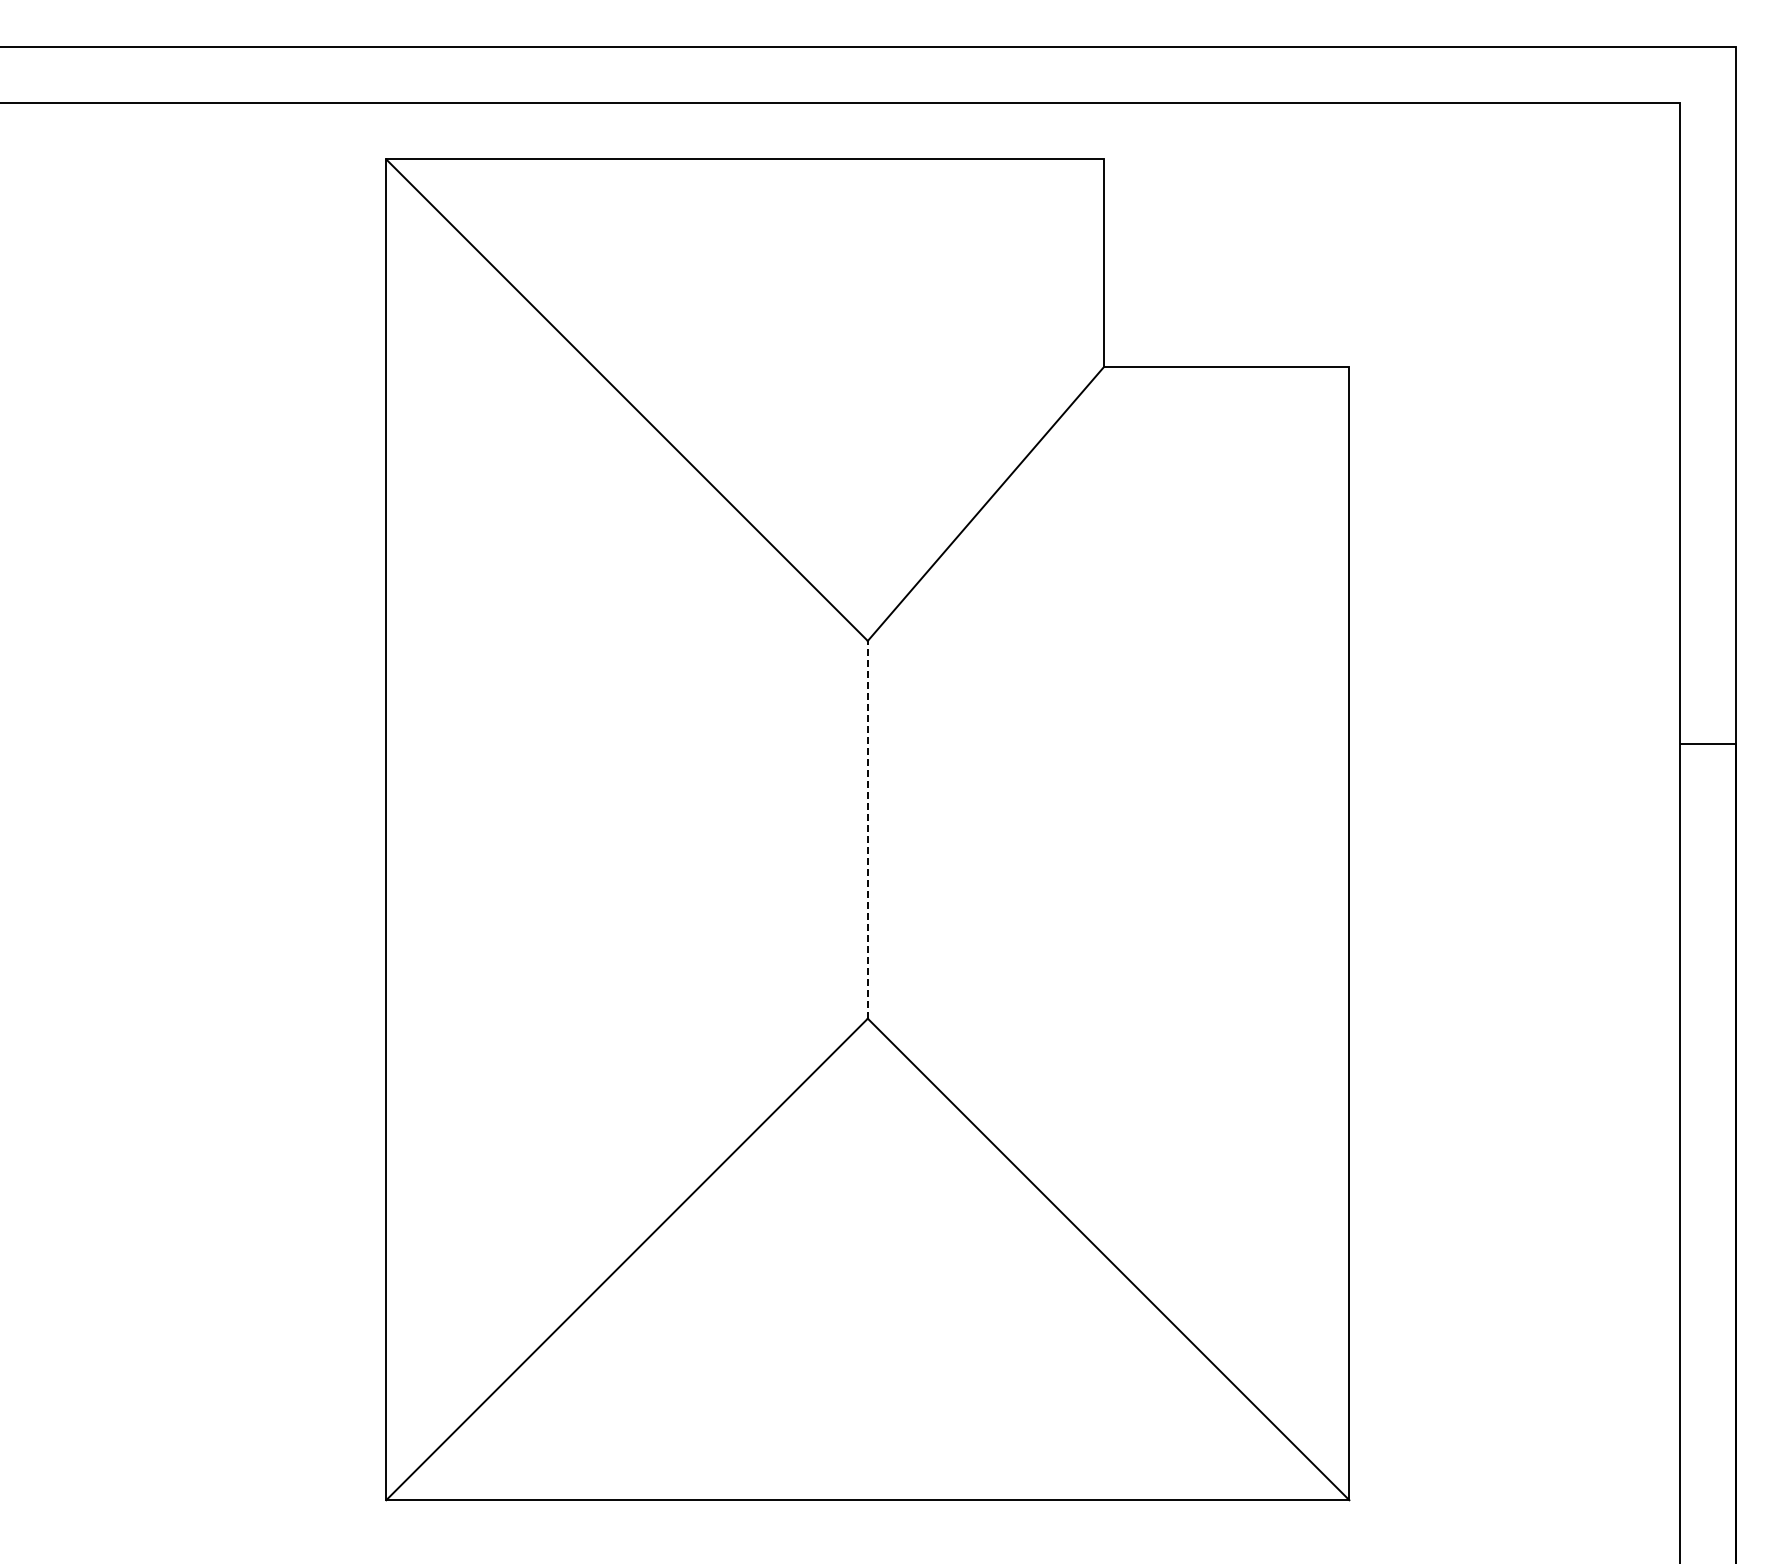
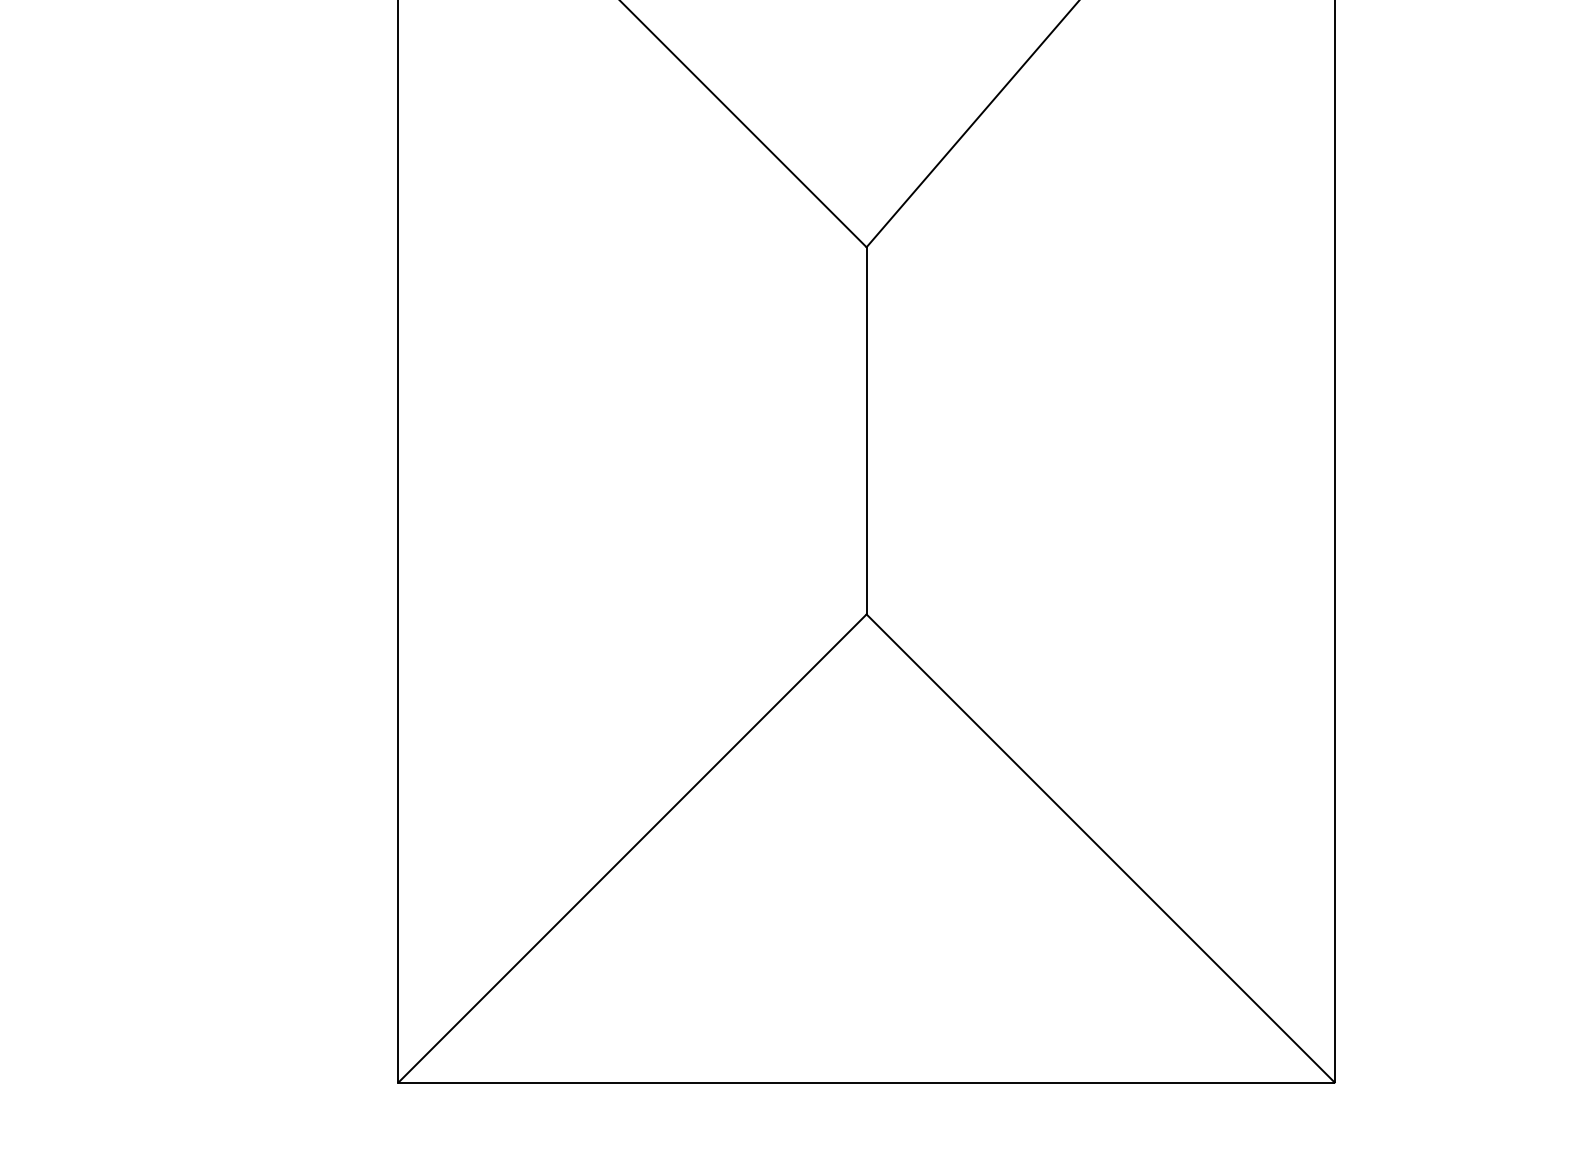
line: (867, 829) -> (866, 430), dashed -> solid

